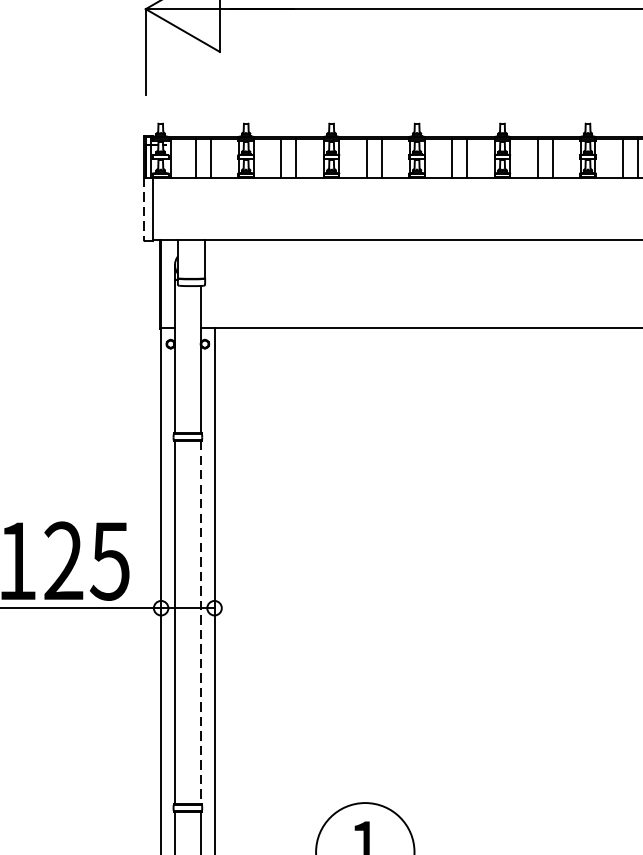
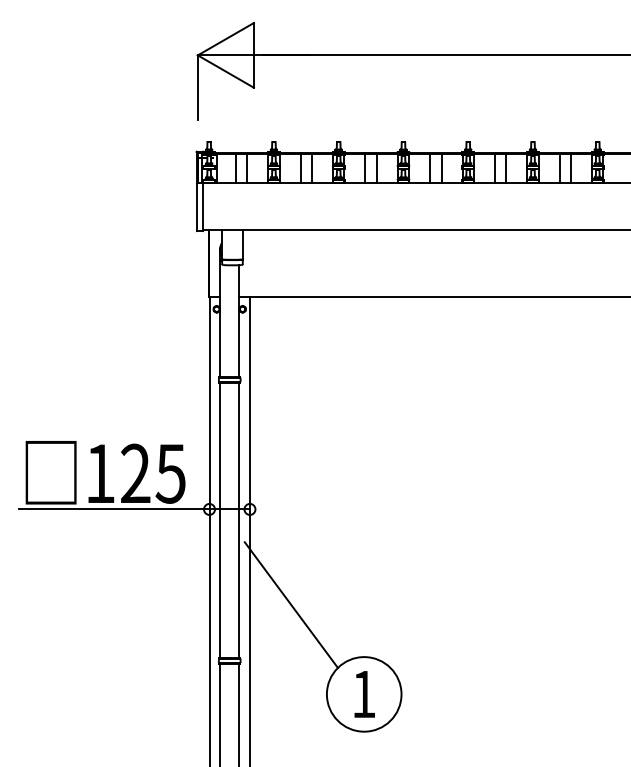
line: (144, 209) -> (196, 207), dashed -> solid
line: (200, 622) -> (239, 520), dashed -> solid
line: (268, 733) -> (290, 604), added

